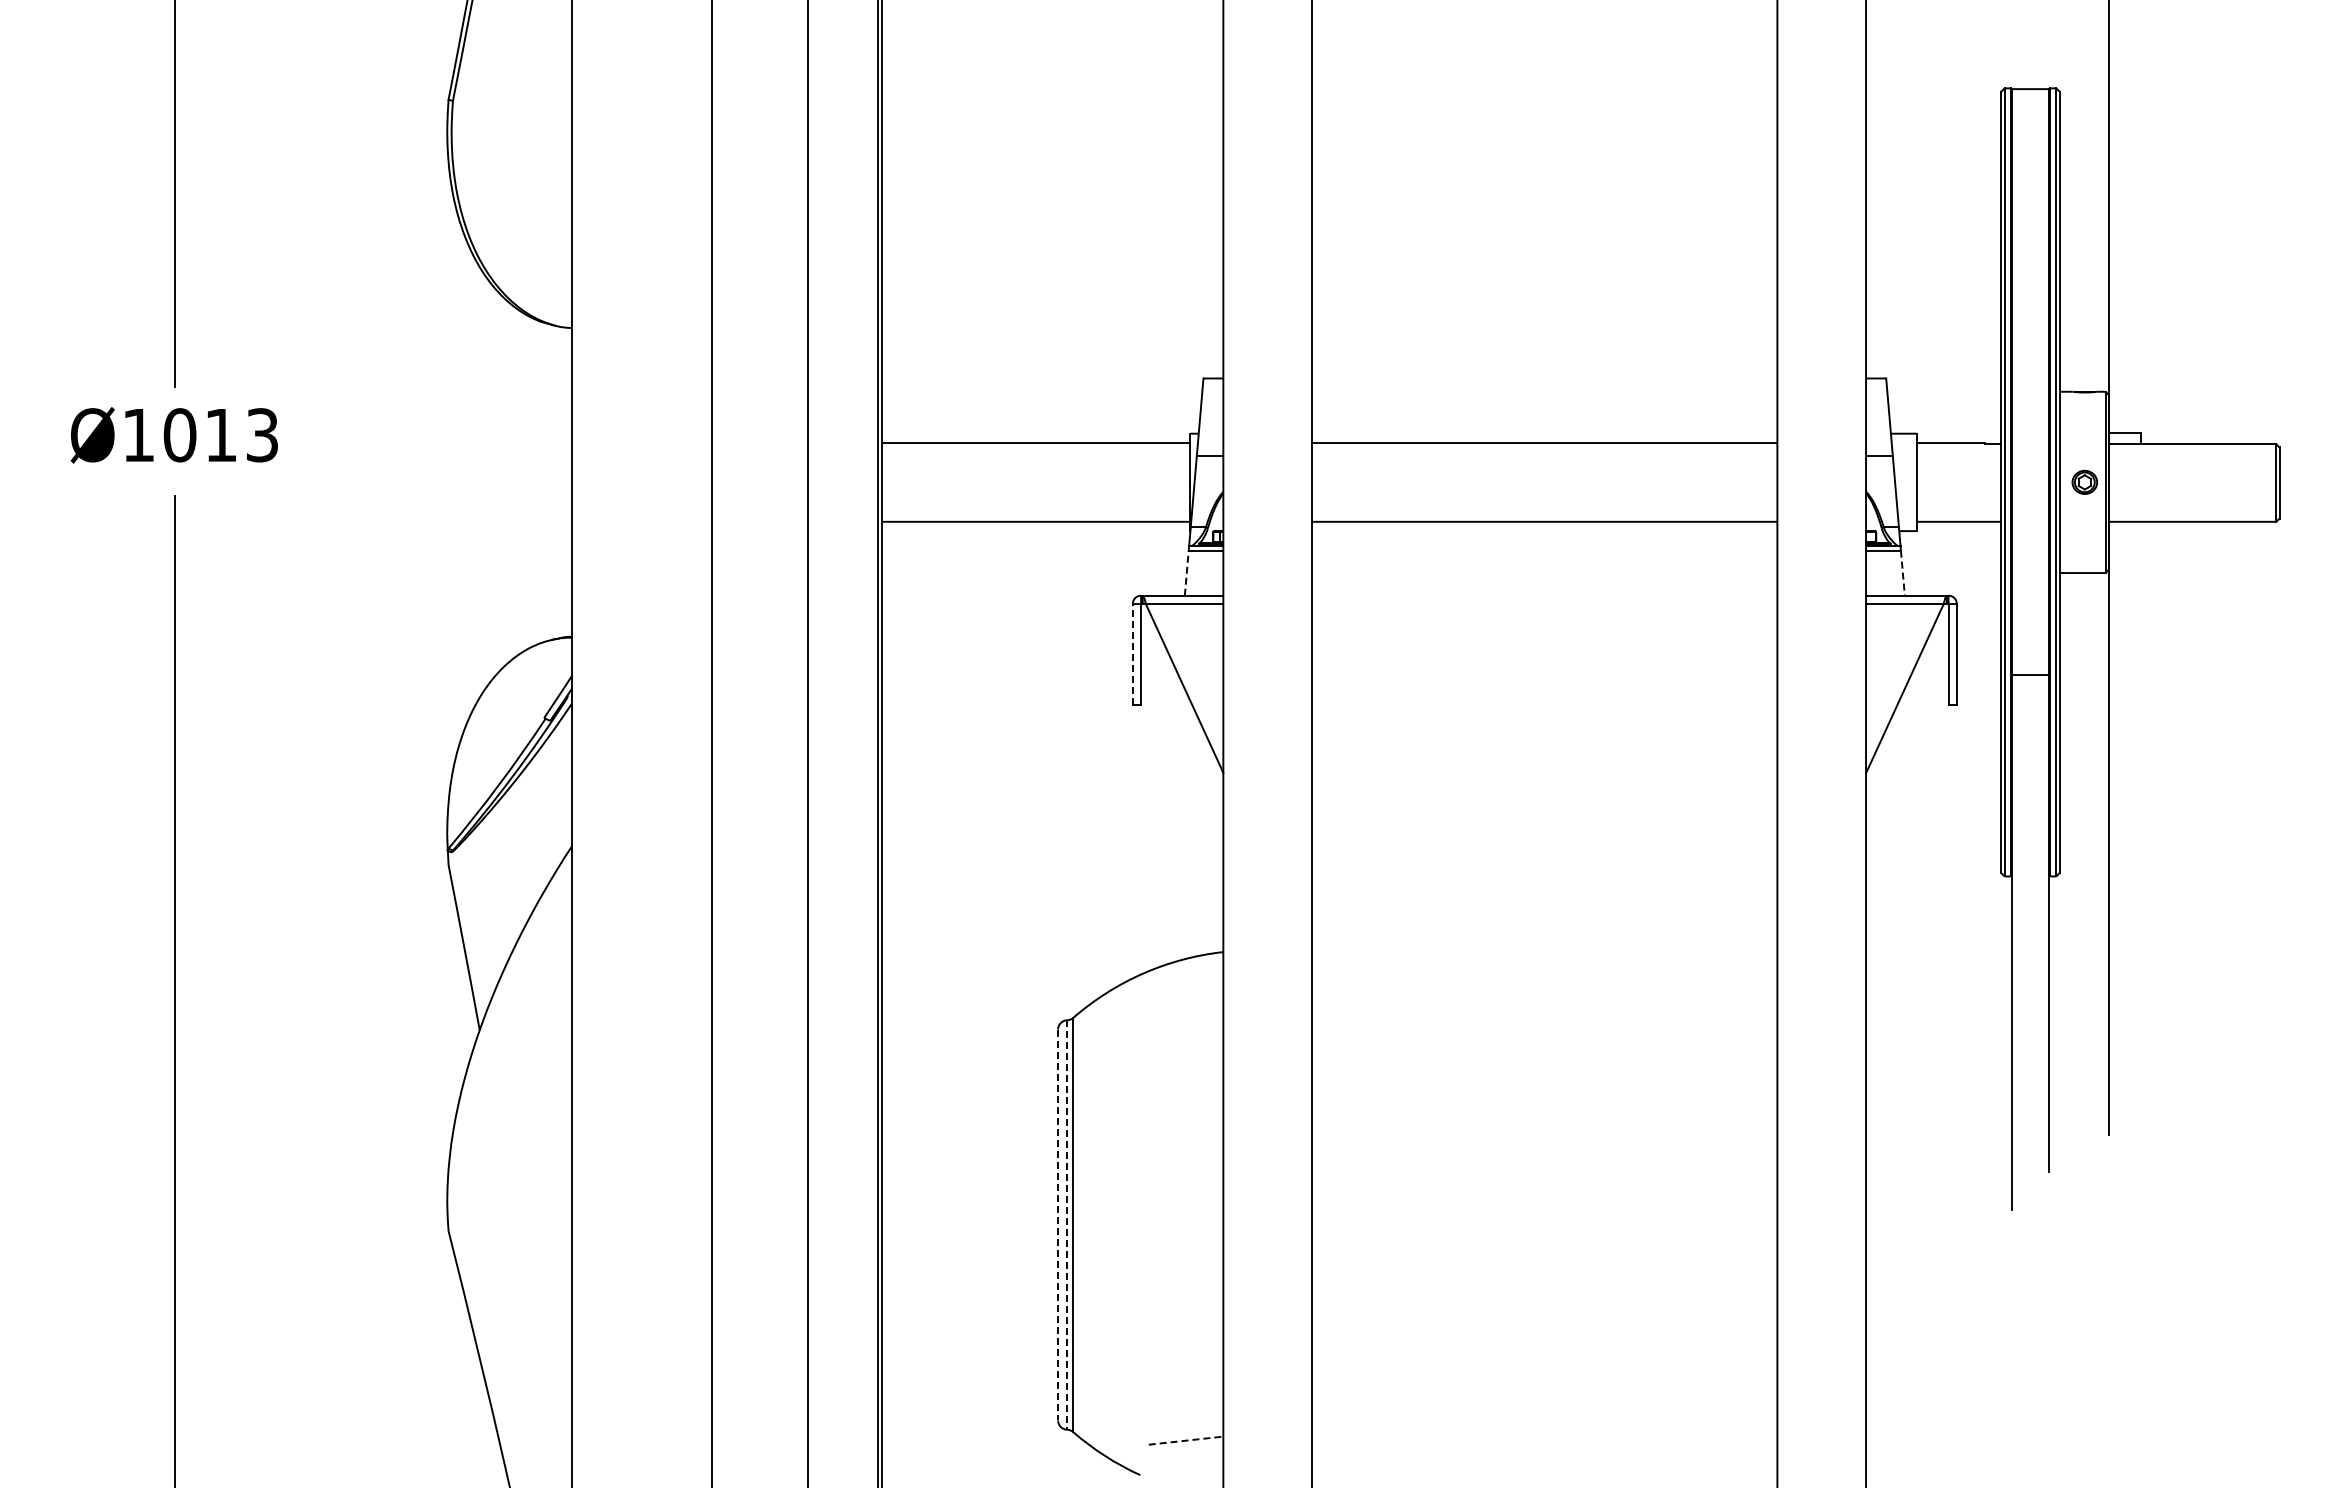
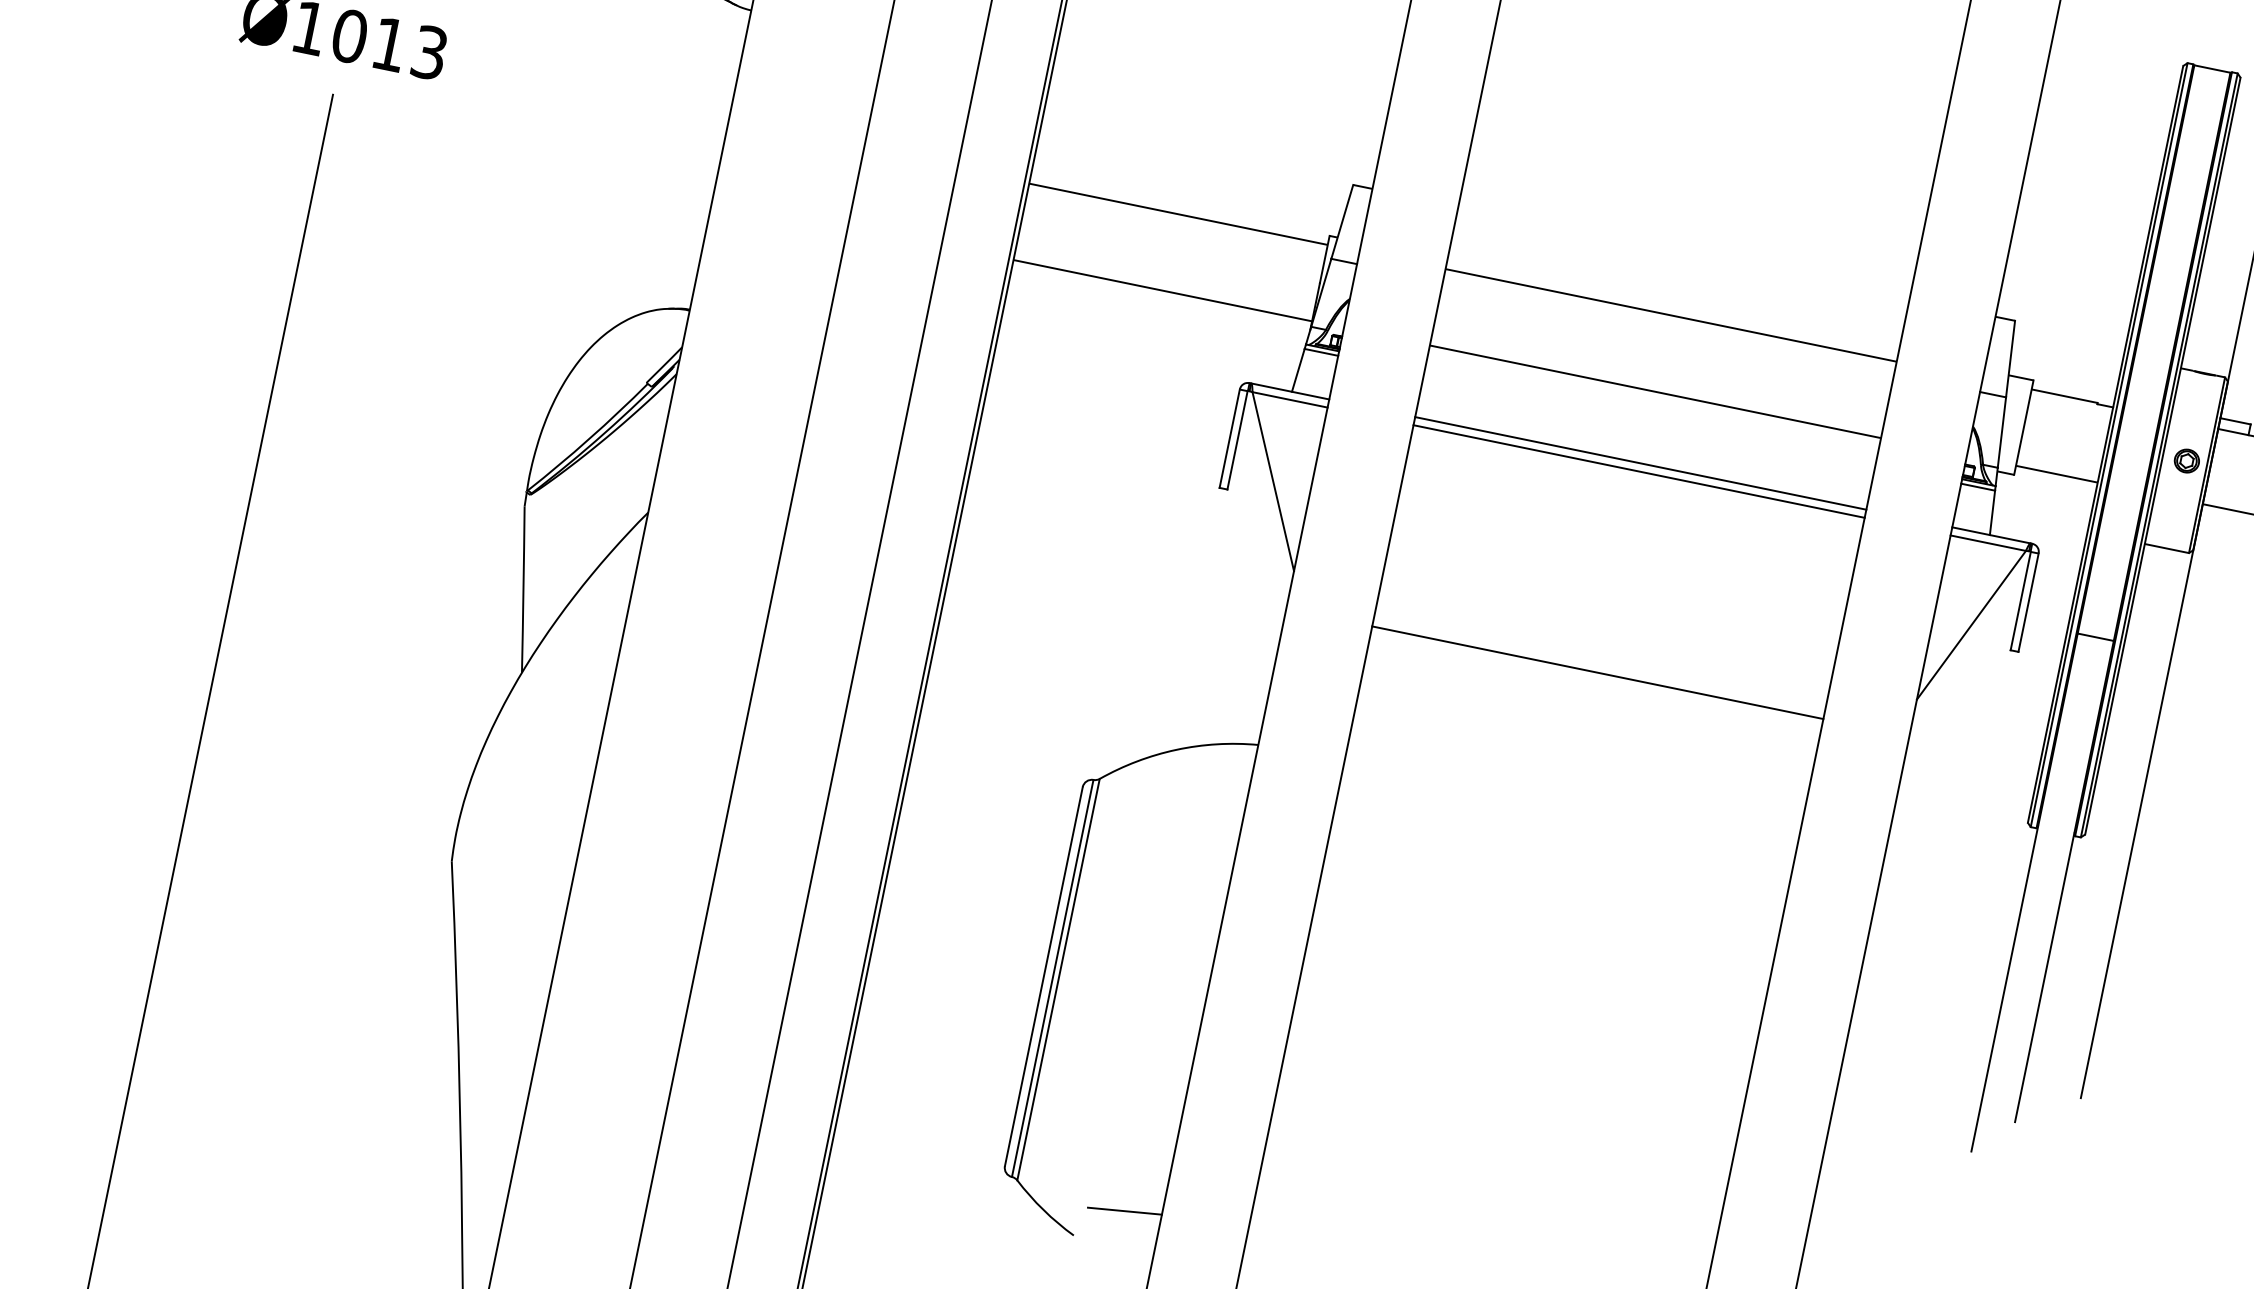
line: (1186, 573) -> (1297, 370), dashed -> solid
line: (1902, 573) -> (1992, 513), dashed -> solid
line: (1544, 595) -> (1640, 463), added
line: (1544, 604) -> (1638, 471), added
line: (1132, 654) -> (1229, 438), dashed -> solid
line: (1544, 811) -> (1597, 672), added
line: (1058, 1225) -> (1044, 977), dashed -> solid
line: (1067, 1225) -> (1052, 979), dashed -> solid
line: (1186, 1440) -> (1125, 1211), dashed -> solid

